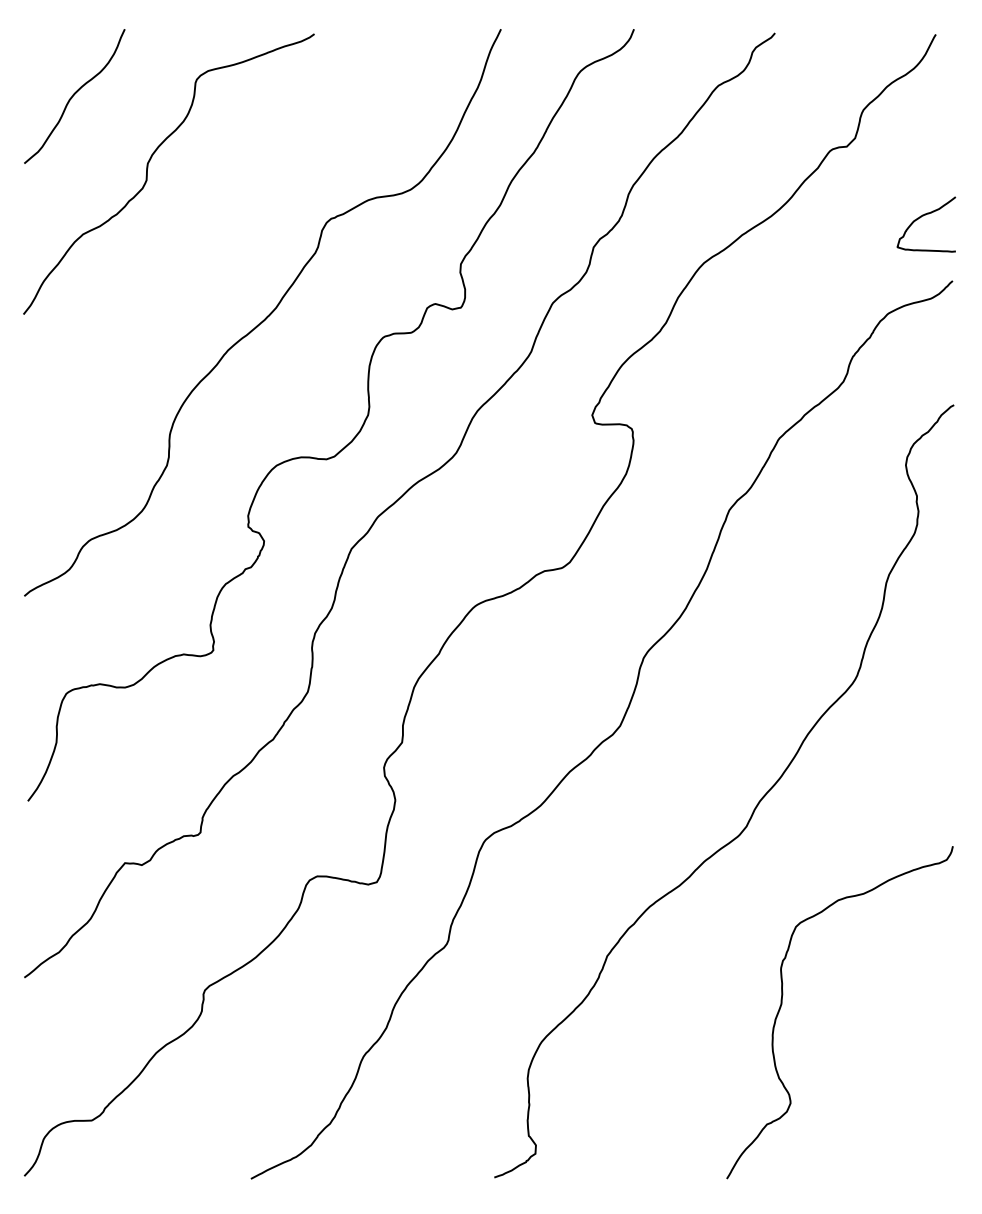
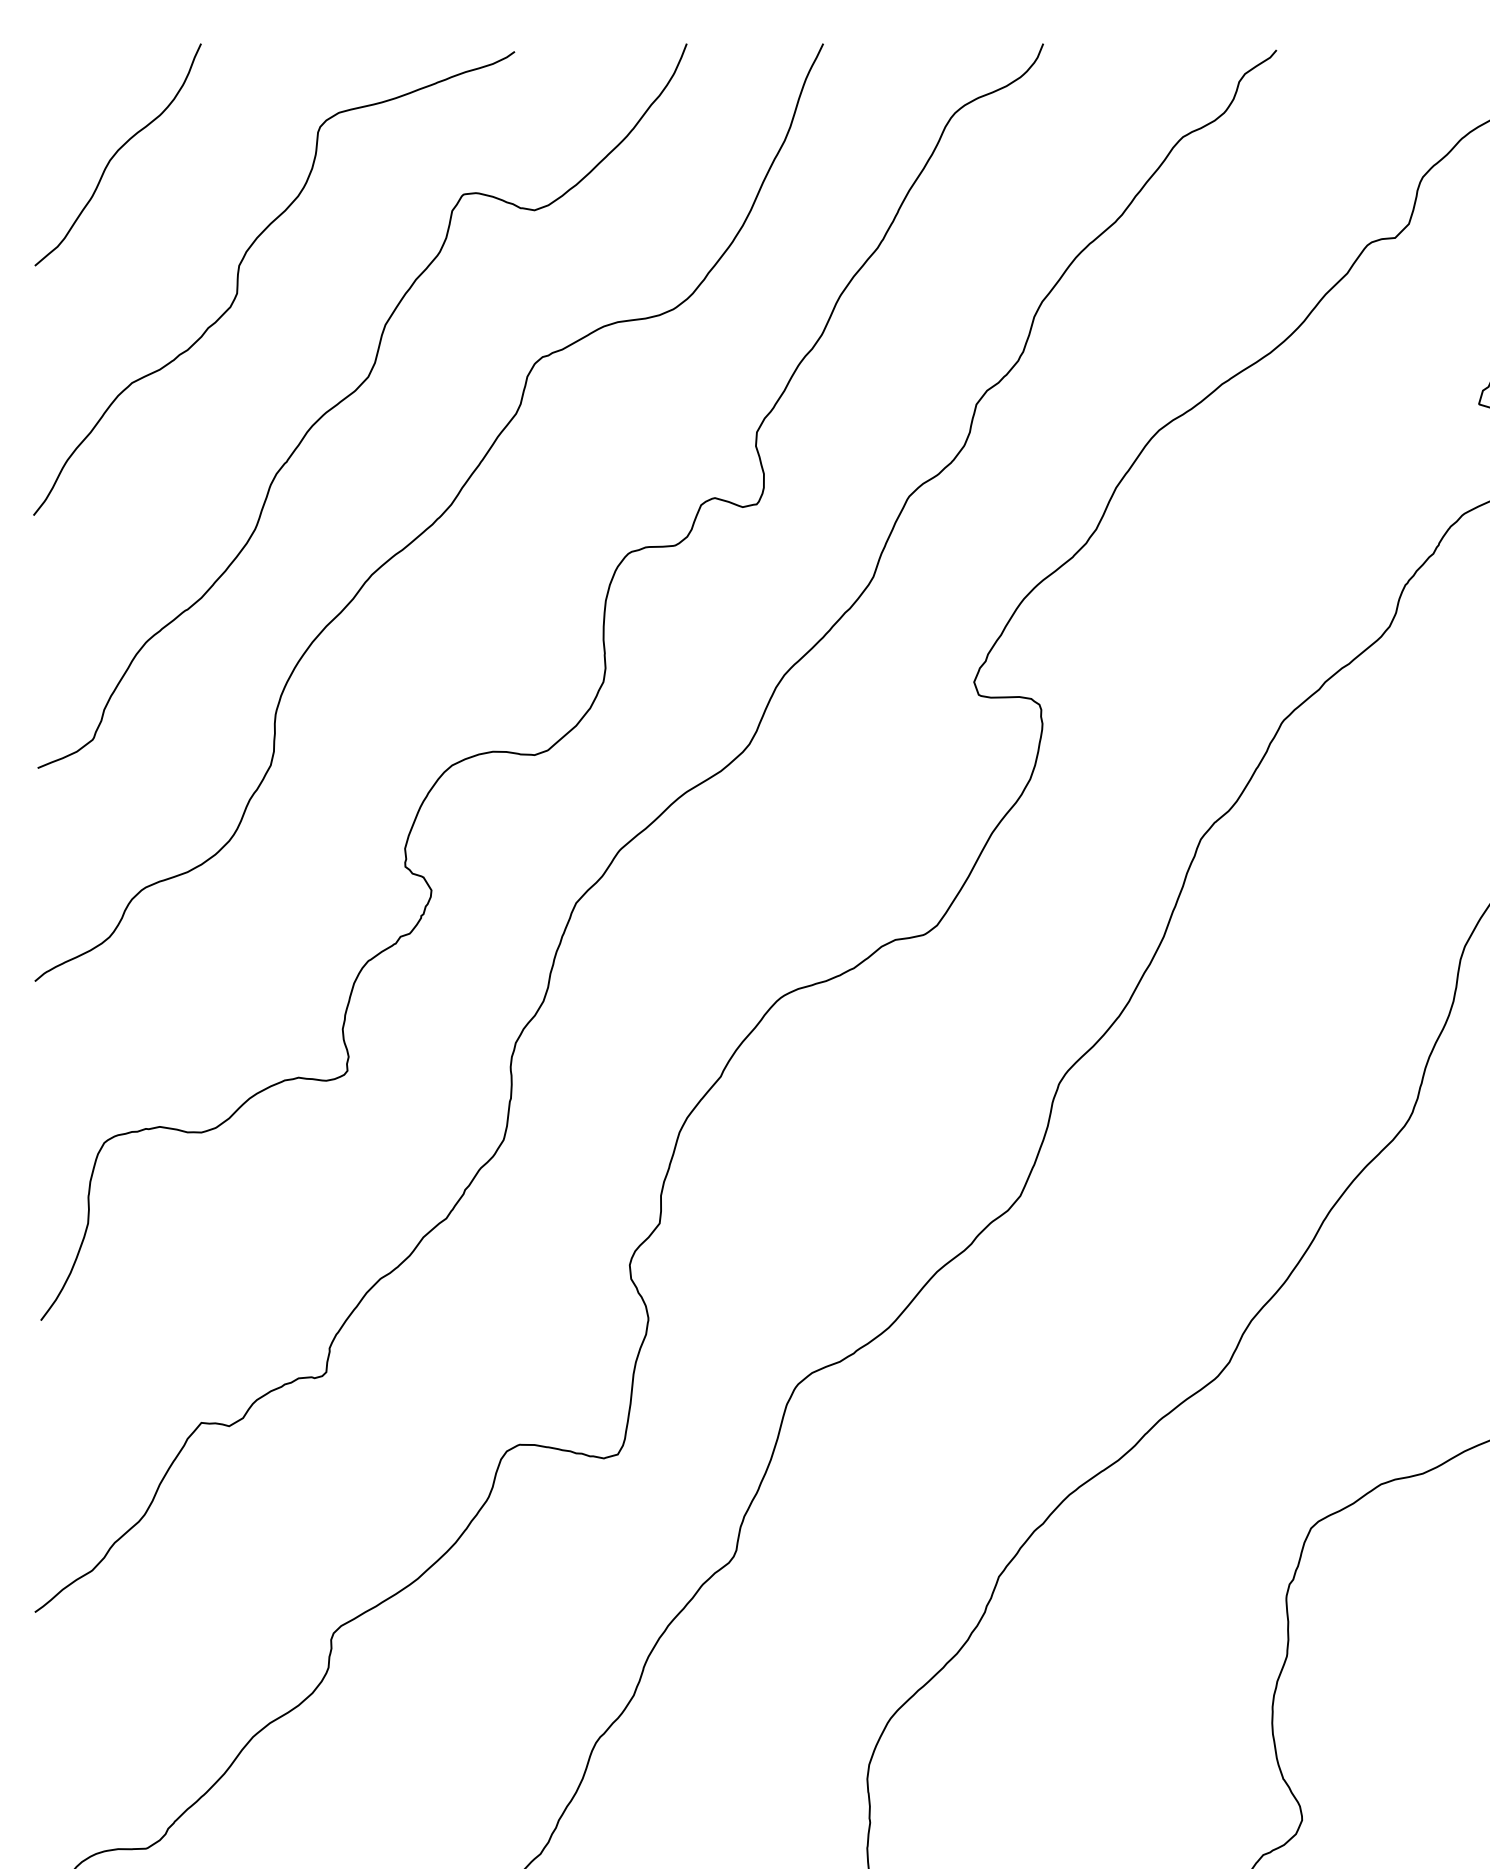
curve: (216, 241) -> (352, 394), added

